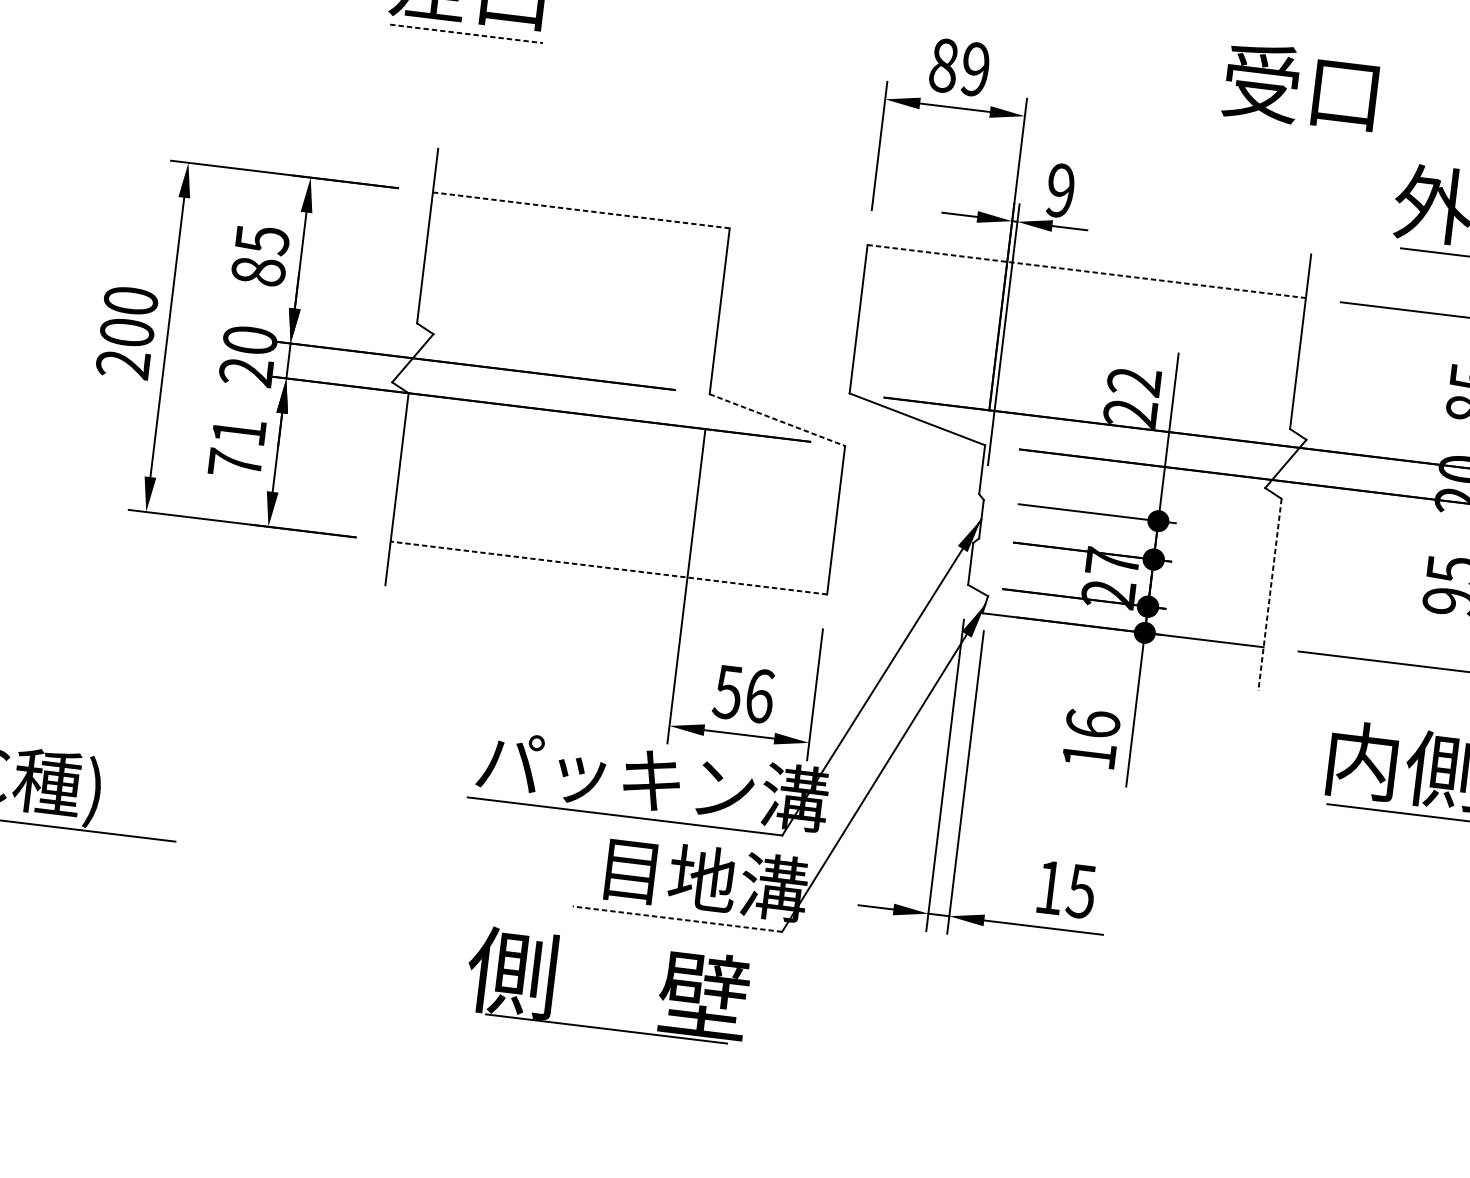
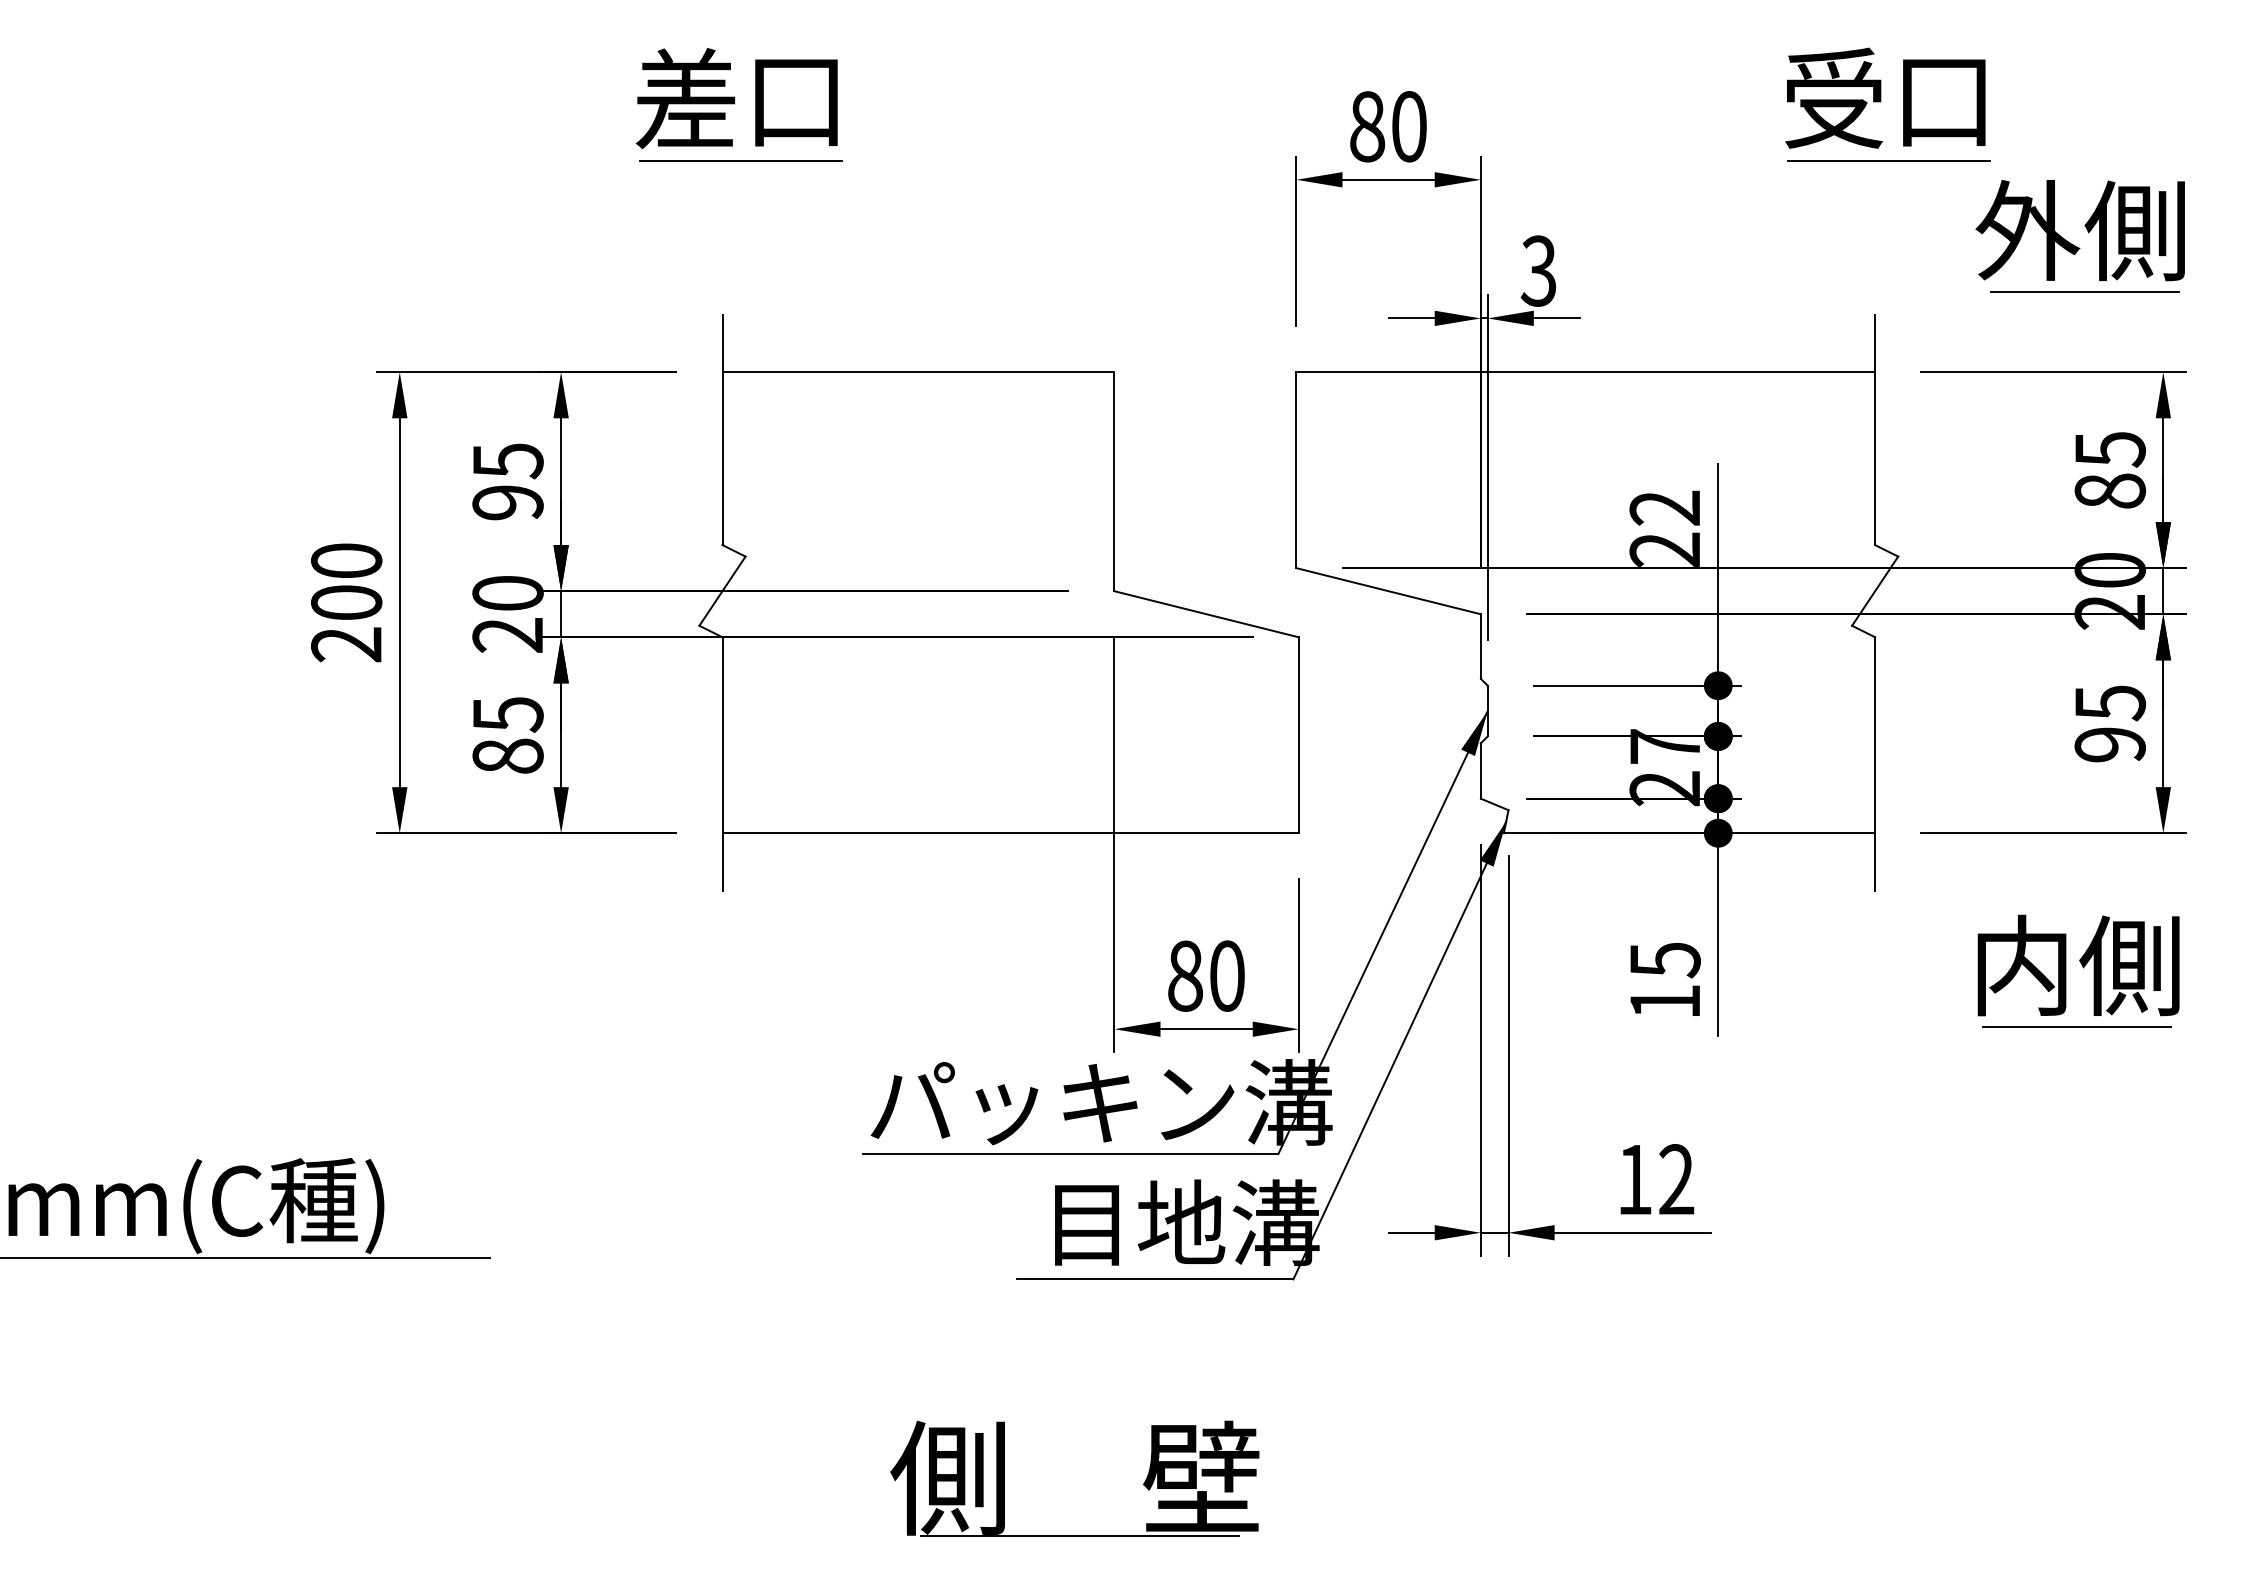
line: (466, 33) -> (741, 160), dashed -> solid
text: (975, 69) -> (1409, 126), 89 -> 80
text: (1301, 86) -> (1885, 97), moved
line: (1335, 138) -> (1888, 160), added
text: (1060, 190) -> (1538, 270), 9 -> 3
line: (581, 210) -> (918, 372), dashed -> solid
text: (258, 271) -> (507, 502), 85 -> 95
line: (1087, 271) -> (1586, 372), dashed -> solid
line: (778, 420) -> (1207, 614), dashed -> solid
text: (236, 447) -> (507, 735), 71 -> 85
line: (608, 568) -> (1010, 833), dashed -> solid
line: (1270, 595) -> (1875, 764), dashed -> solid
text: (744, 693) -> (1206, 975), 56 -> 80
text: (1092, 724) -> (1664, 960), 16 -> 15
text: (1081, 891) -> (1676, 1179), 15 -> 12
line: (676, 919) -> (1154, 1279), dashed -> solid
part: (602, 1027) -> (1074, 1535), moved

